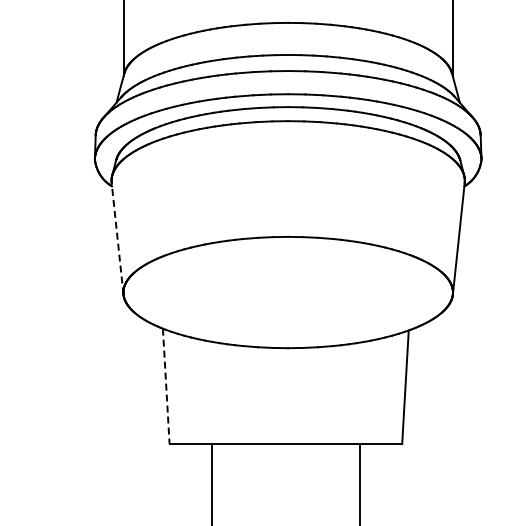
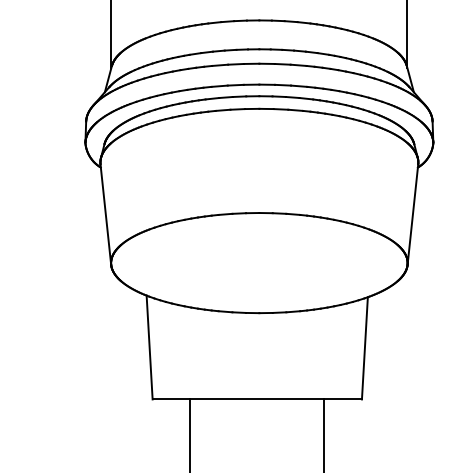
line: (117, 238) -> (105, 214), dashed -> solid
line: (166, 386) -> (149, 347), dashed -> solid

